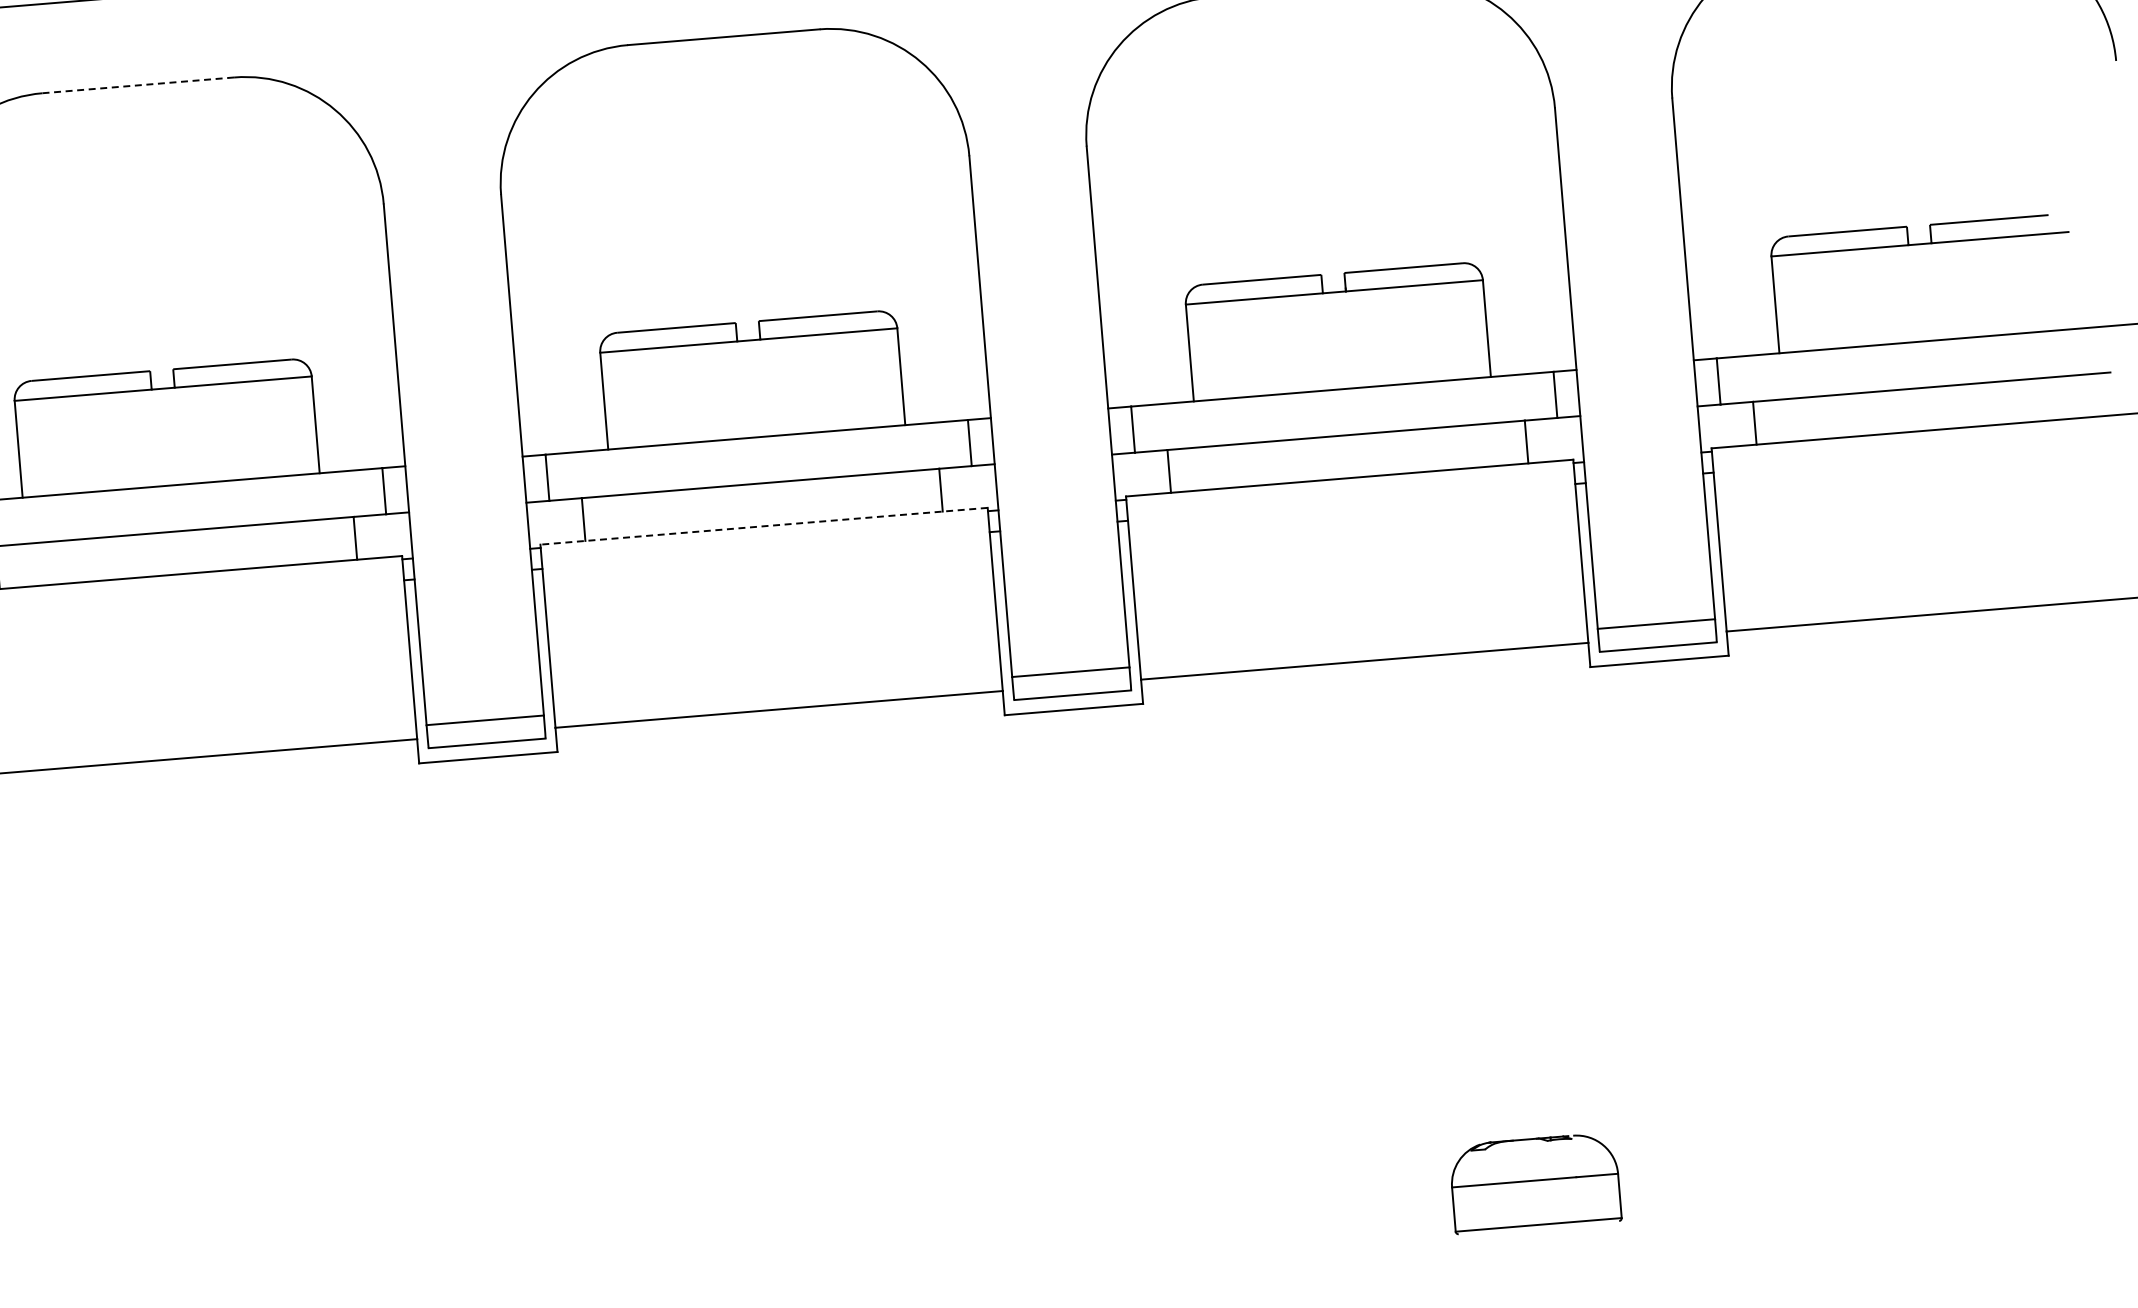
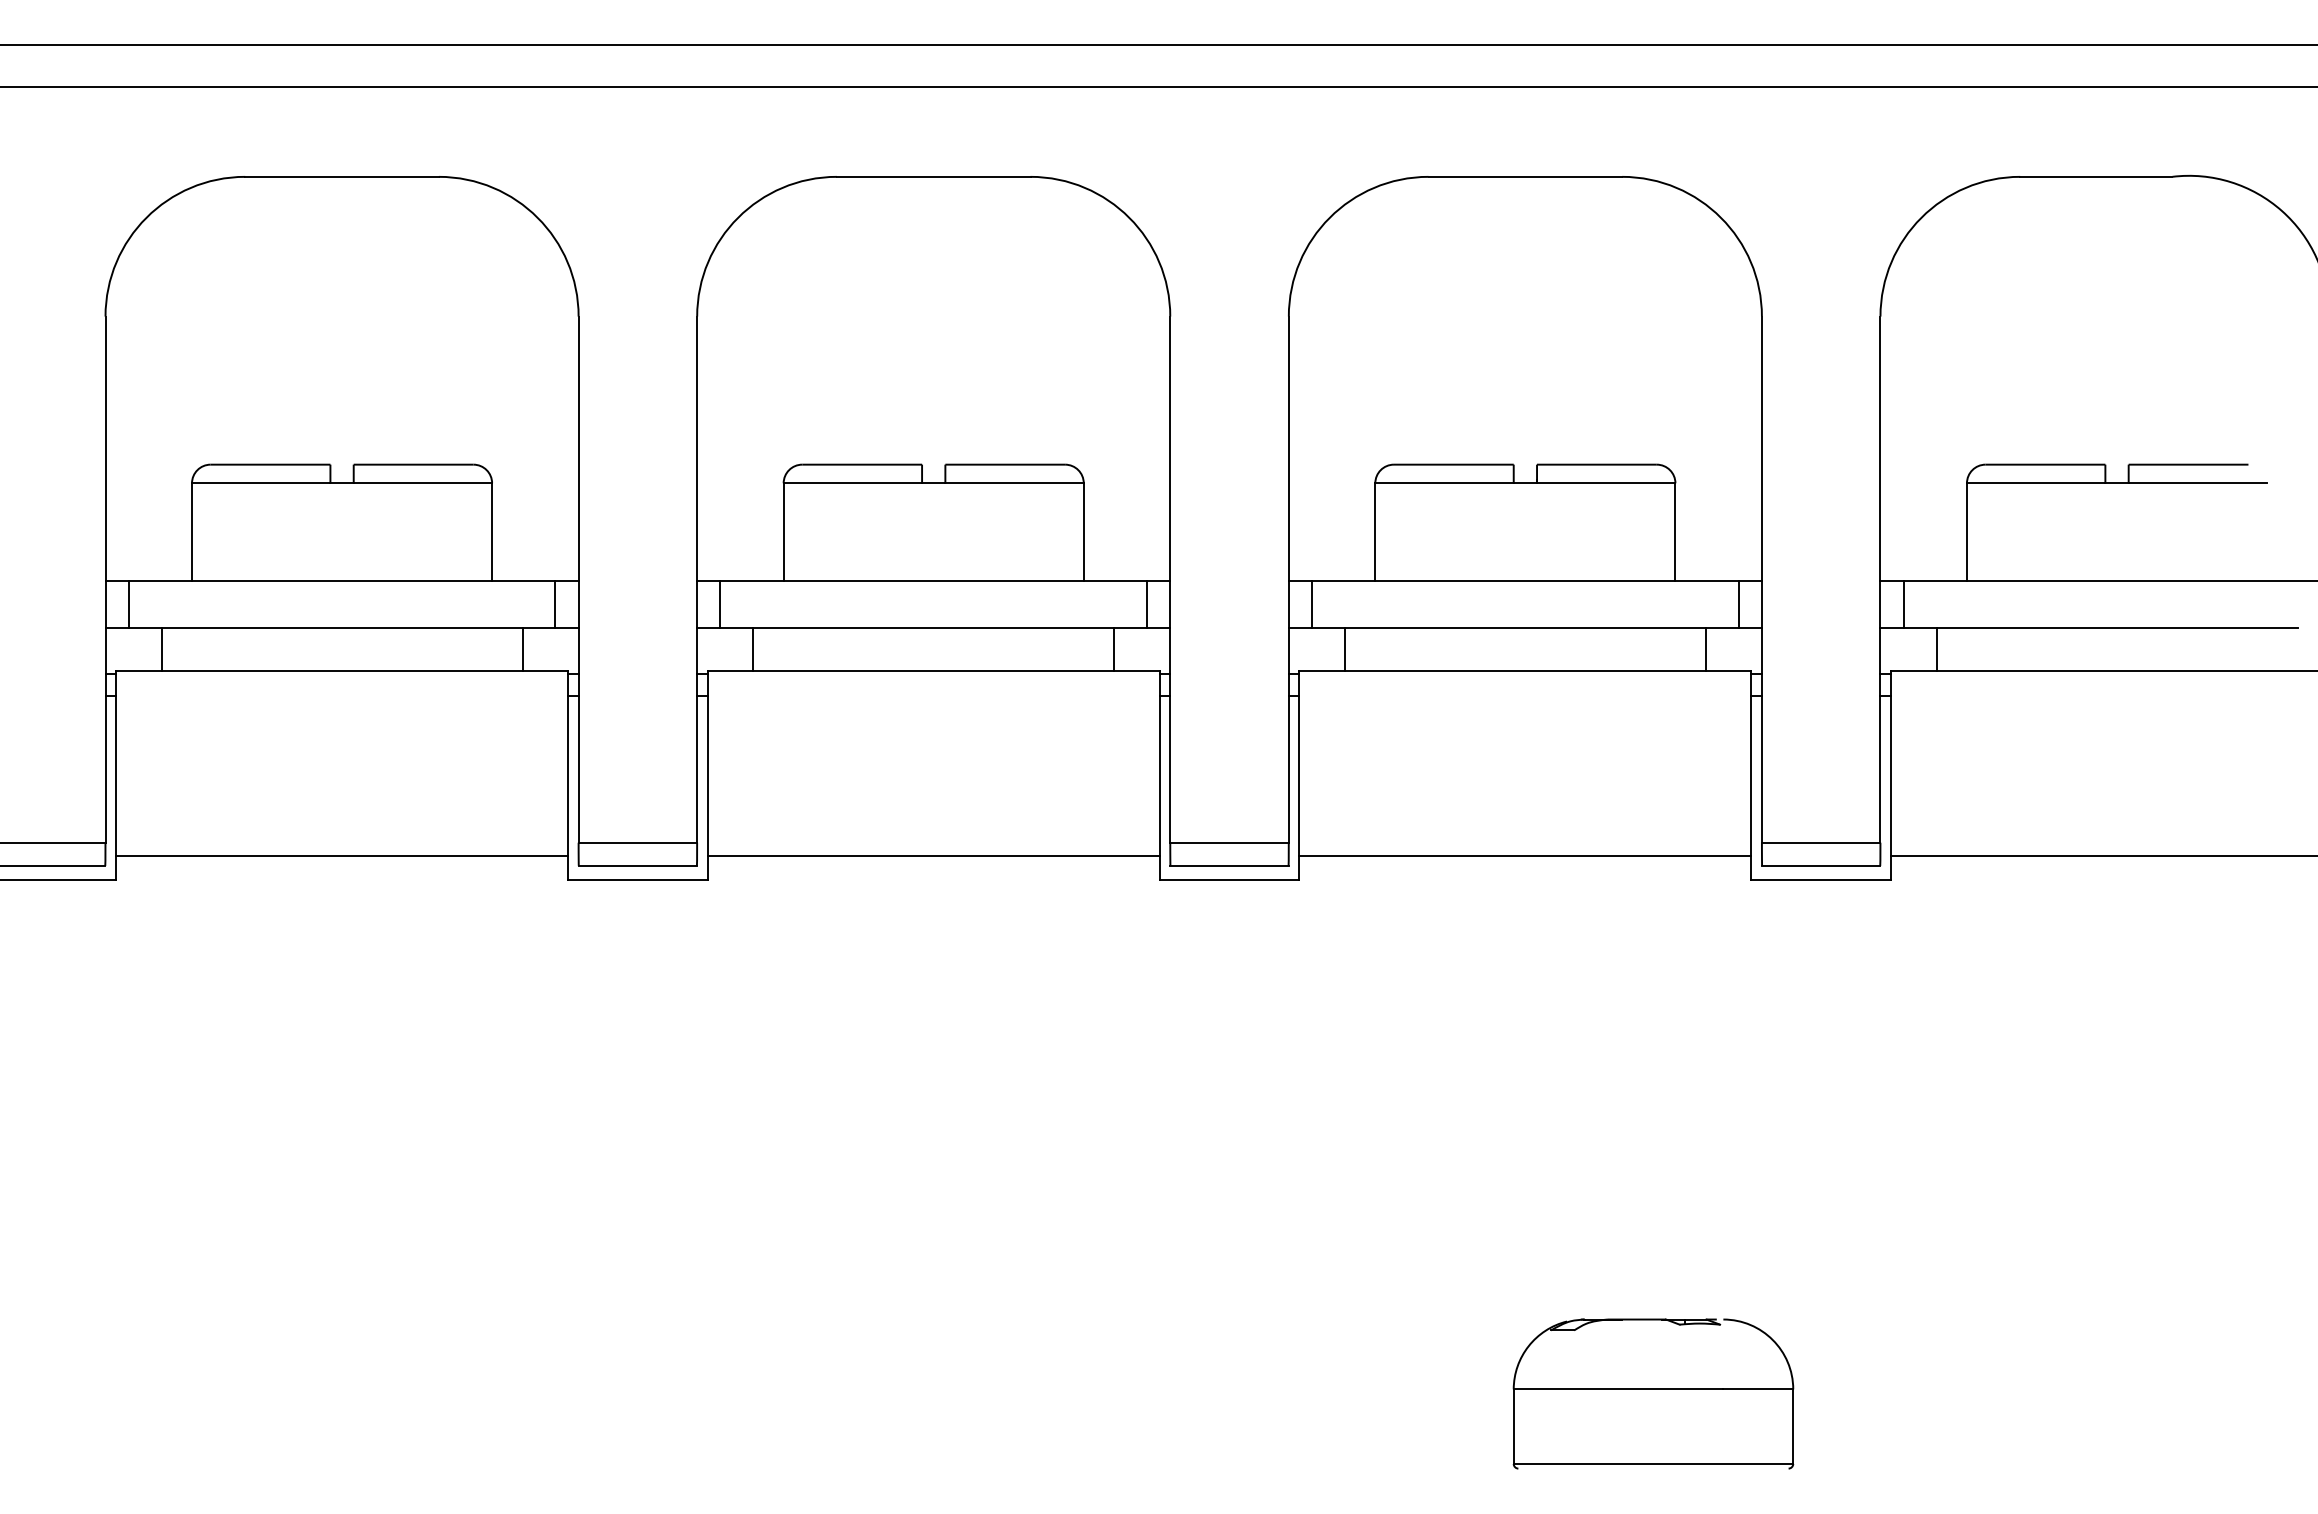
line: (138, 84) -> (342, 176), dashed -> solid
line: (763, 525) -> (933, 670), dashed -> solid
part: (1535, 1182) -> (1653, 1393), size x1.67

